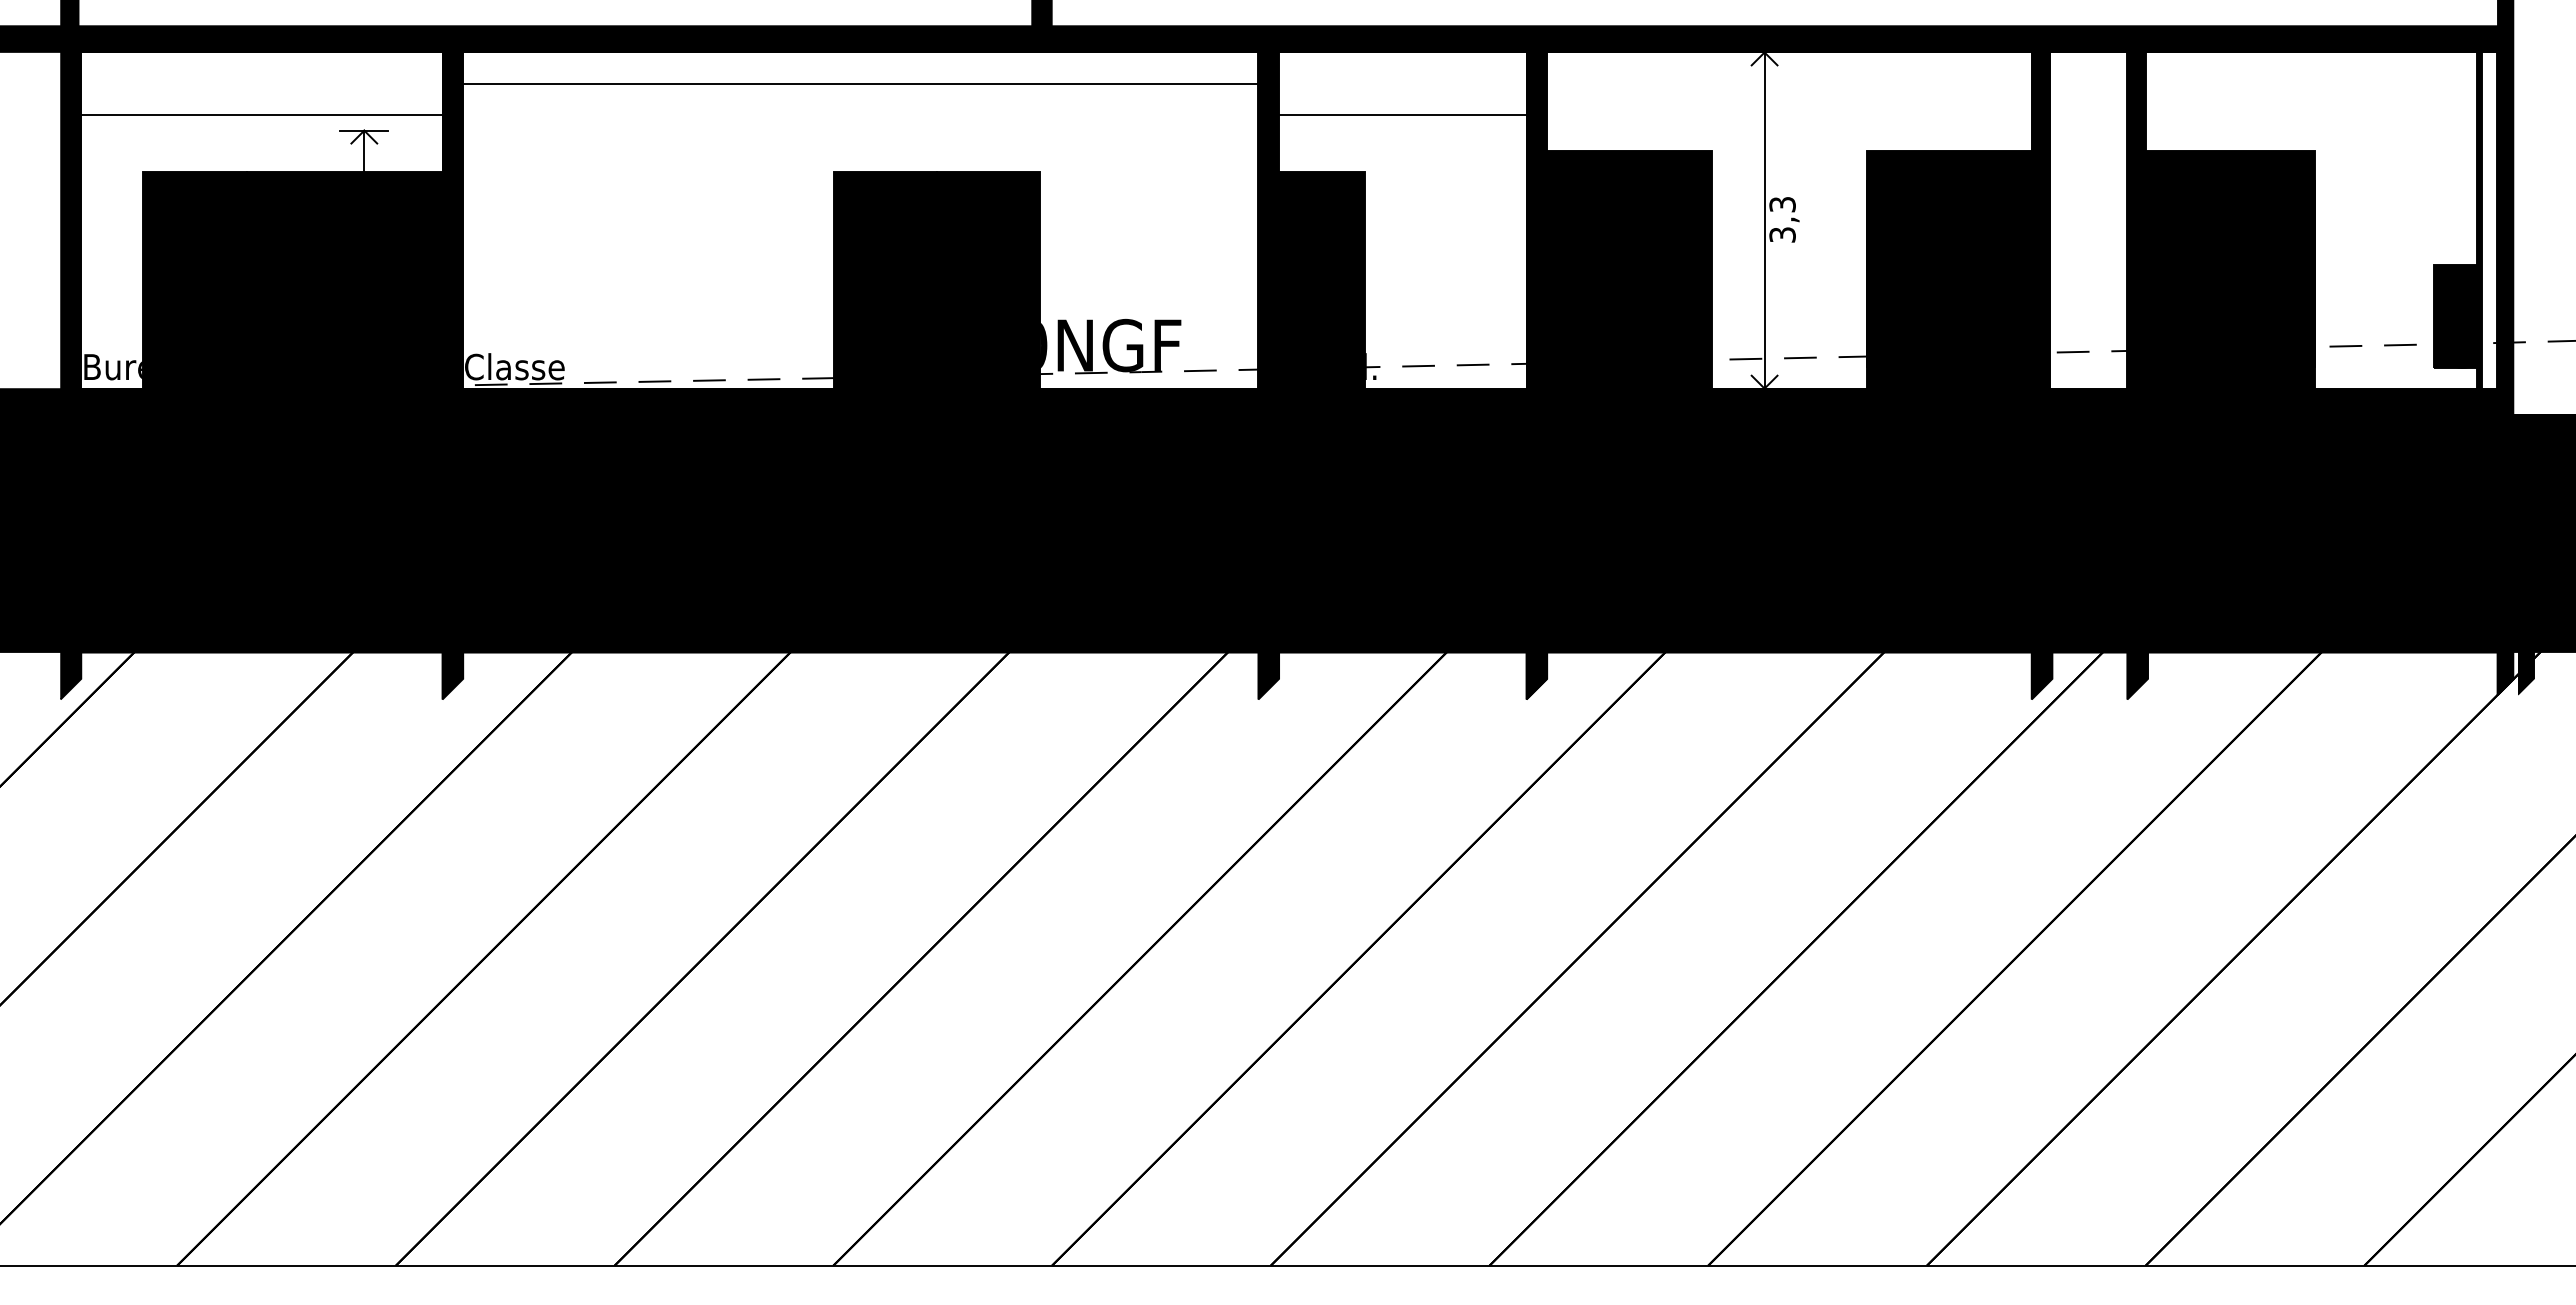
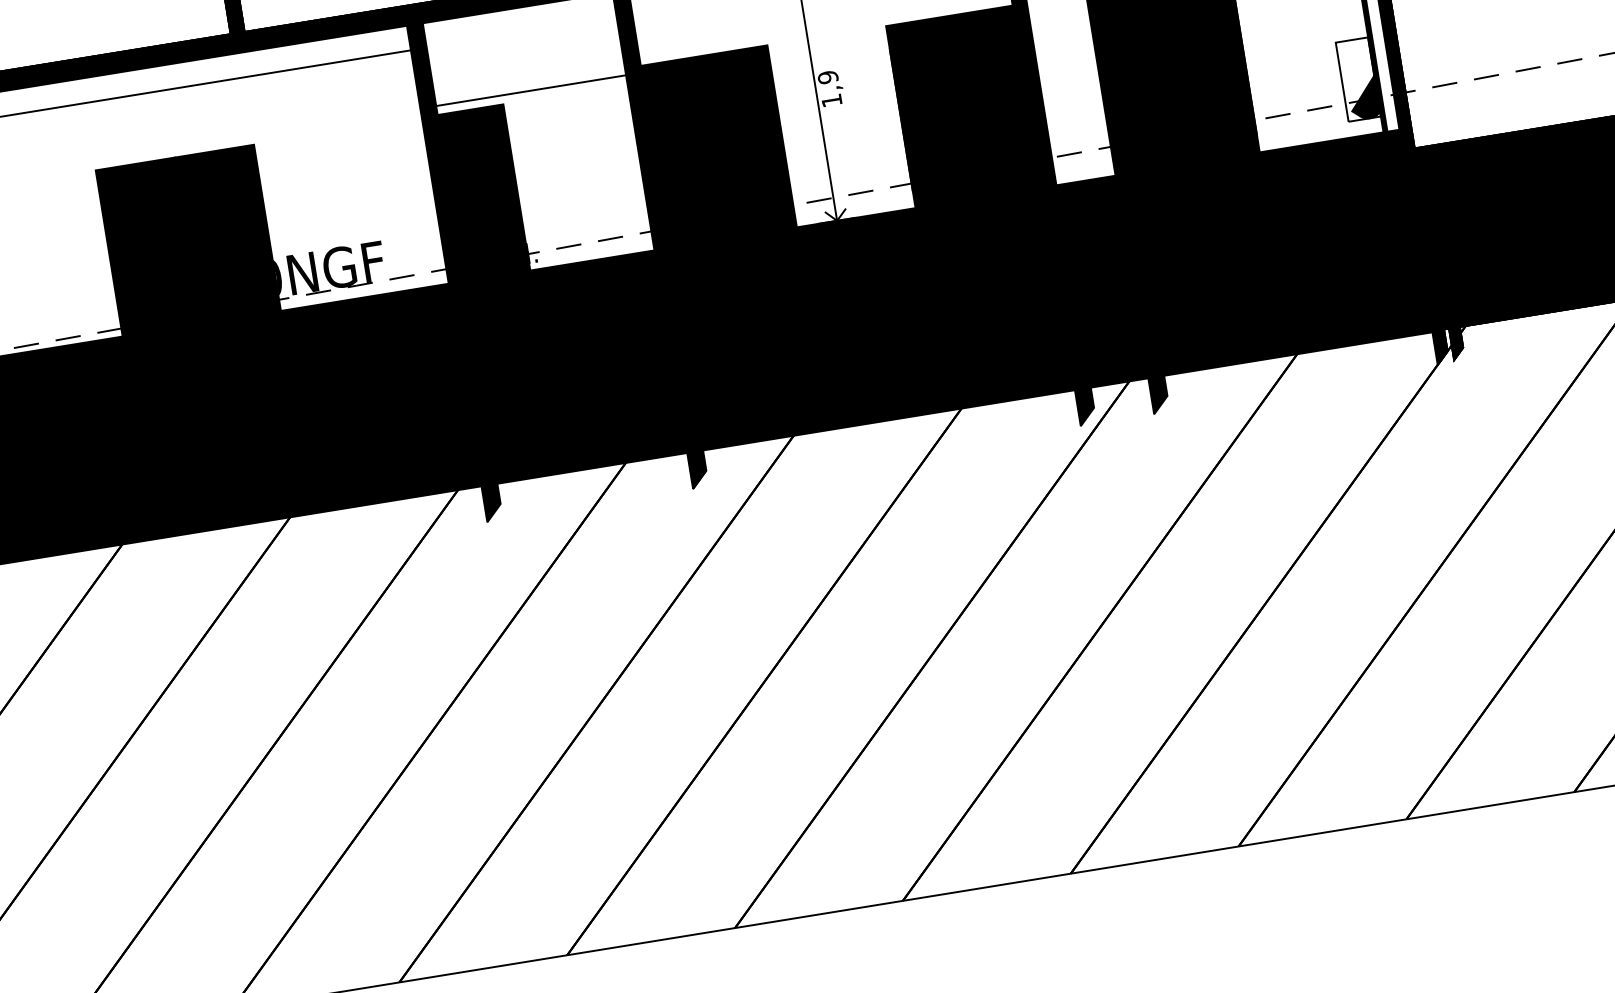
line: (1402, 115) -> (530, 90), moved
text: (1782, 219) -> (829, 88), 3,3 -> 1,9
fill: (2455, 315) -> (1358, 78), removed

